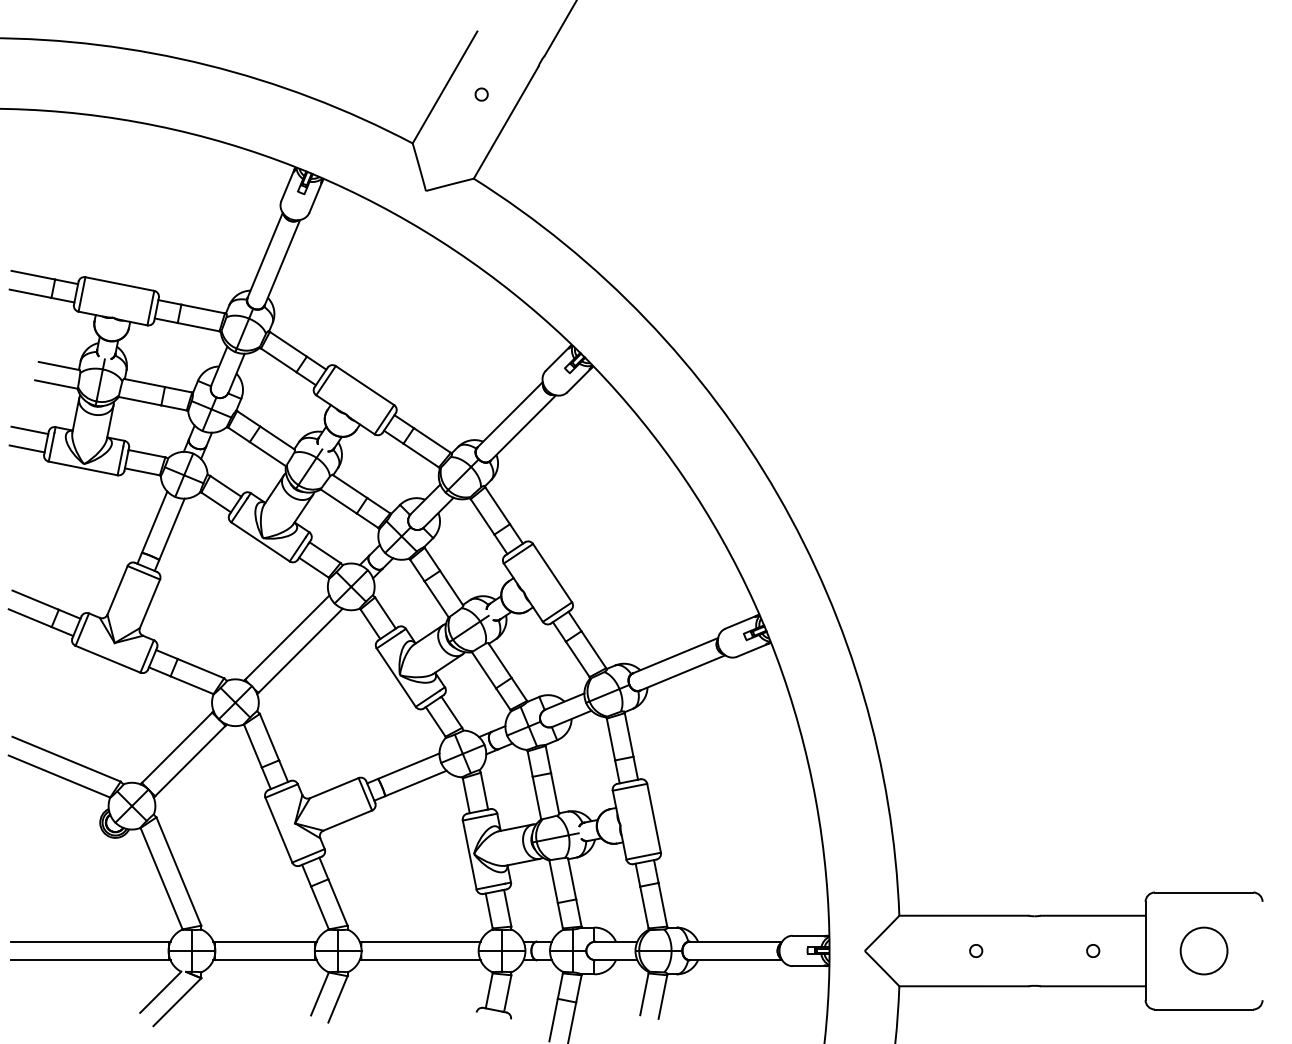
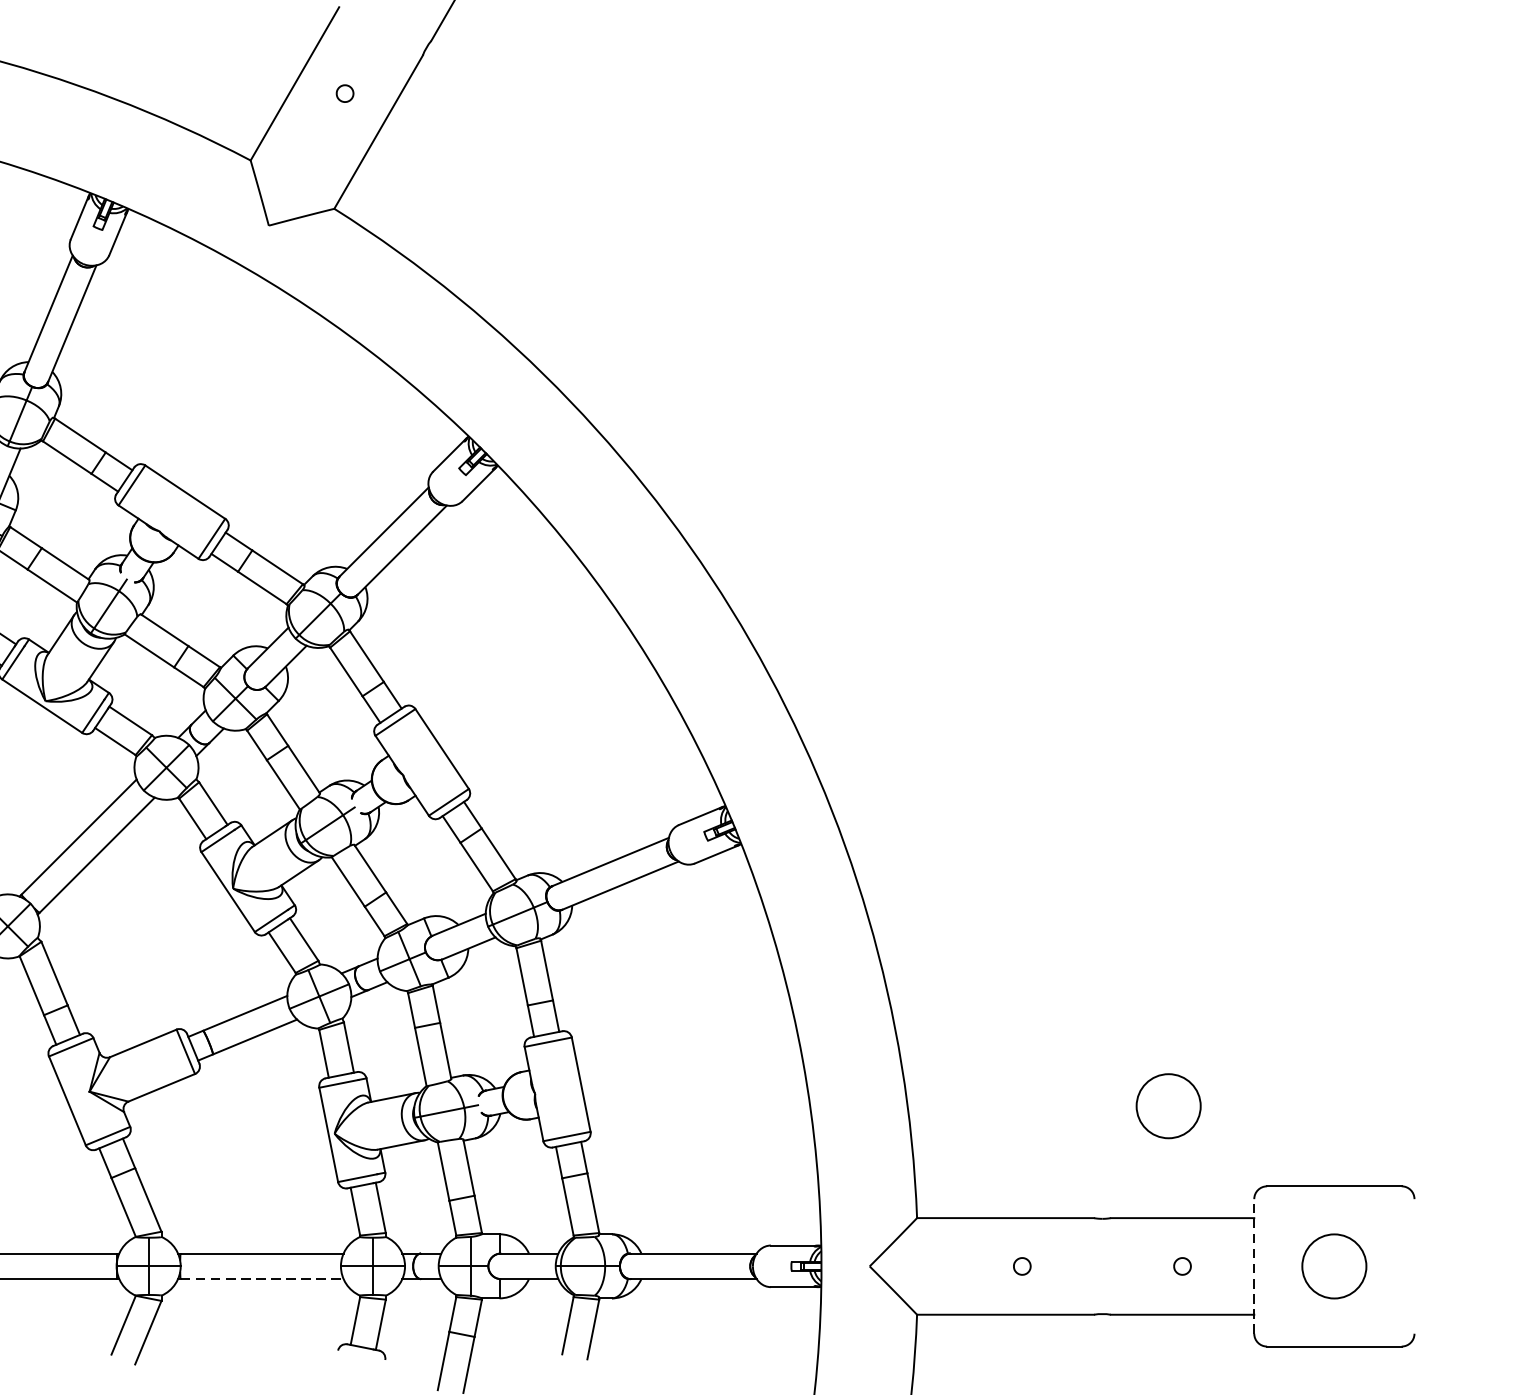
circle: (1082, 833) -> (1167, 1105), added
line: (1145, 950) -> (1254, 1265), solid -> dashed
line: (421, 960) -> (262, 1279), solid -> dashed

